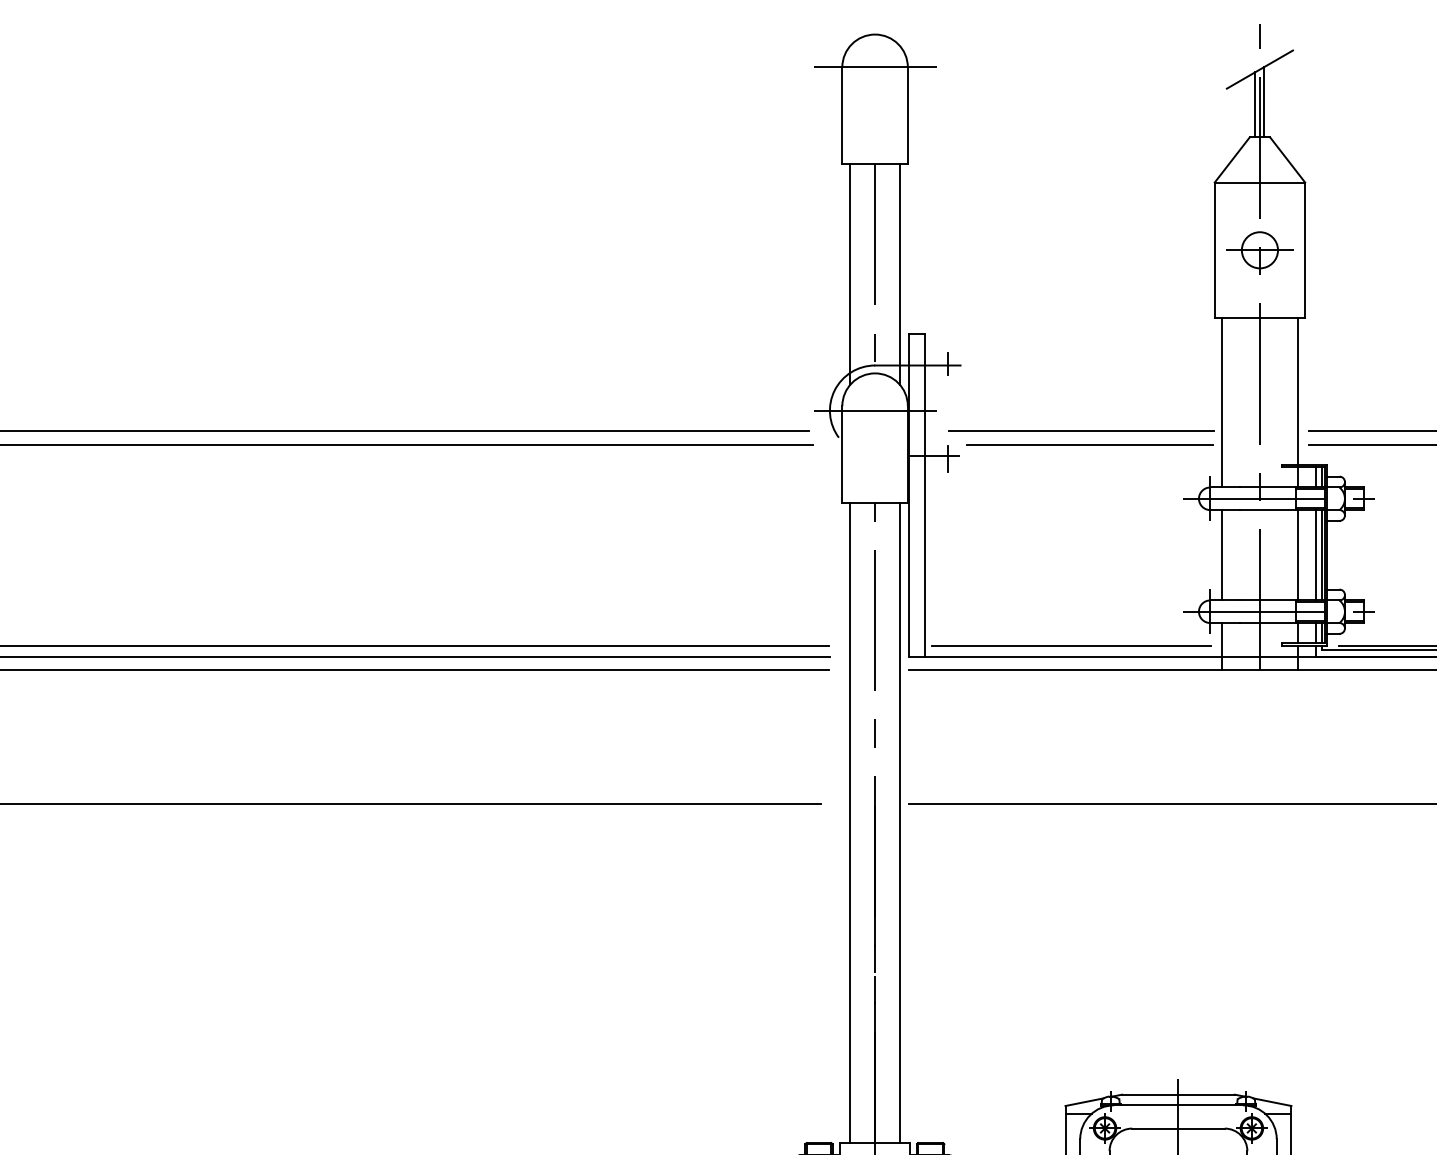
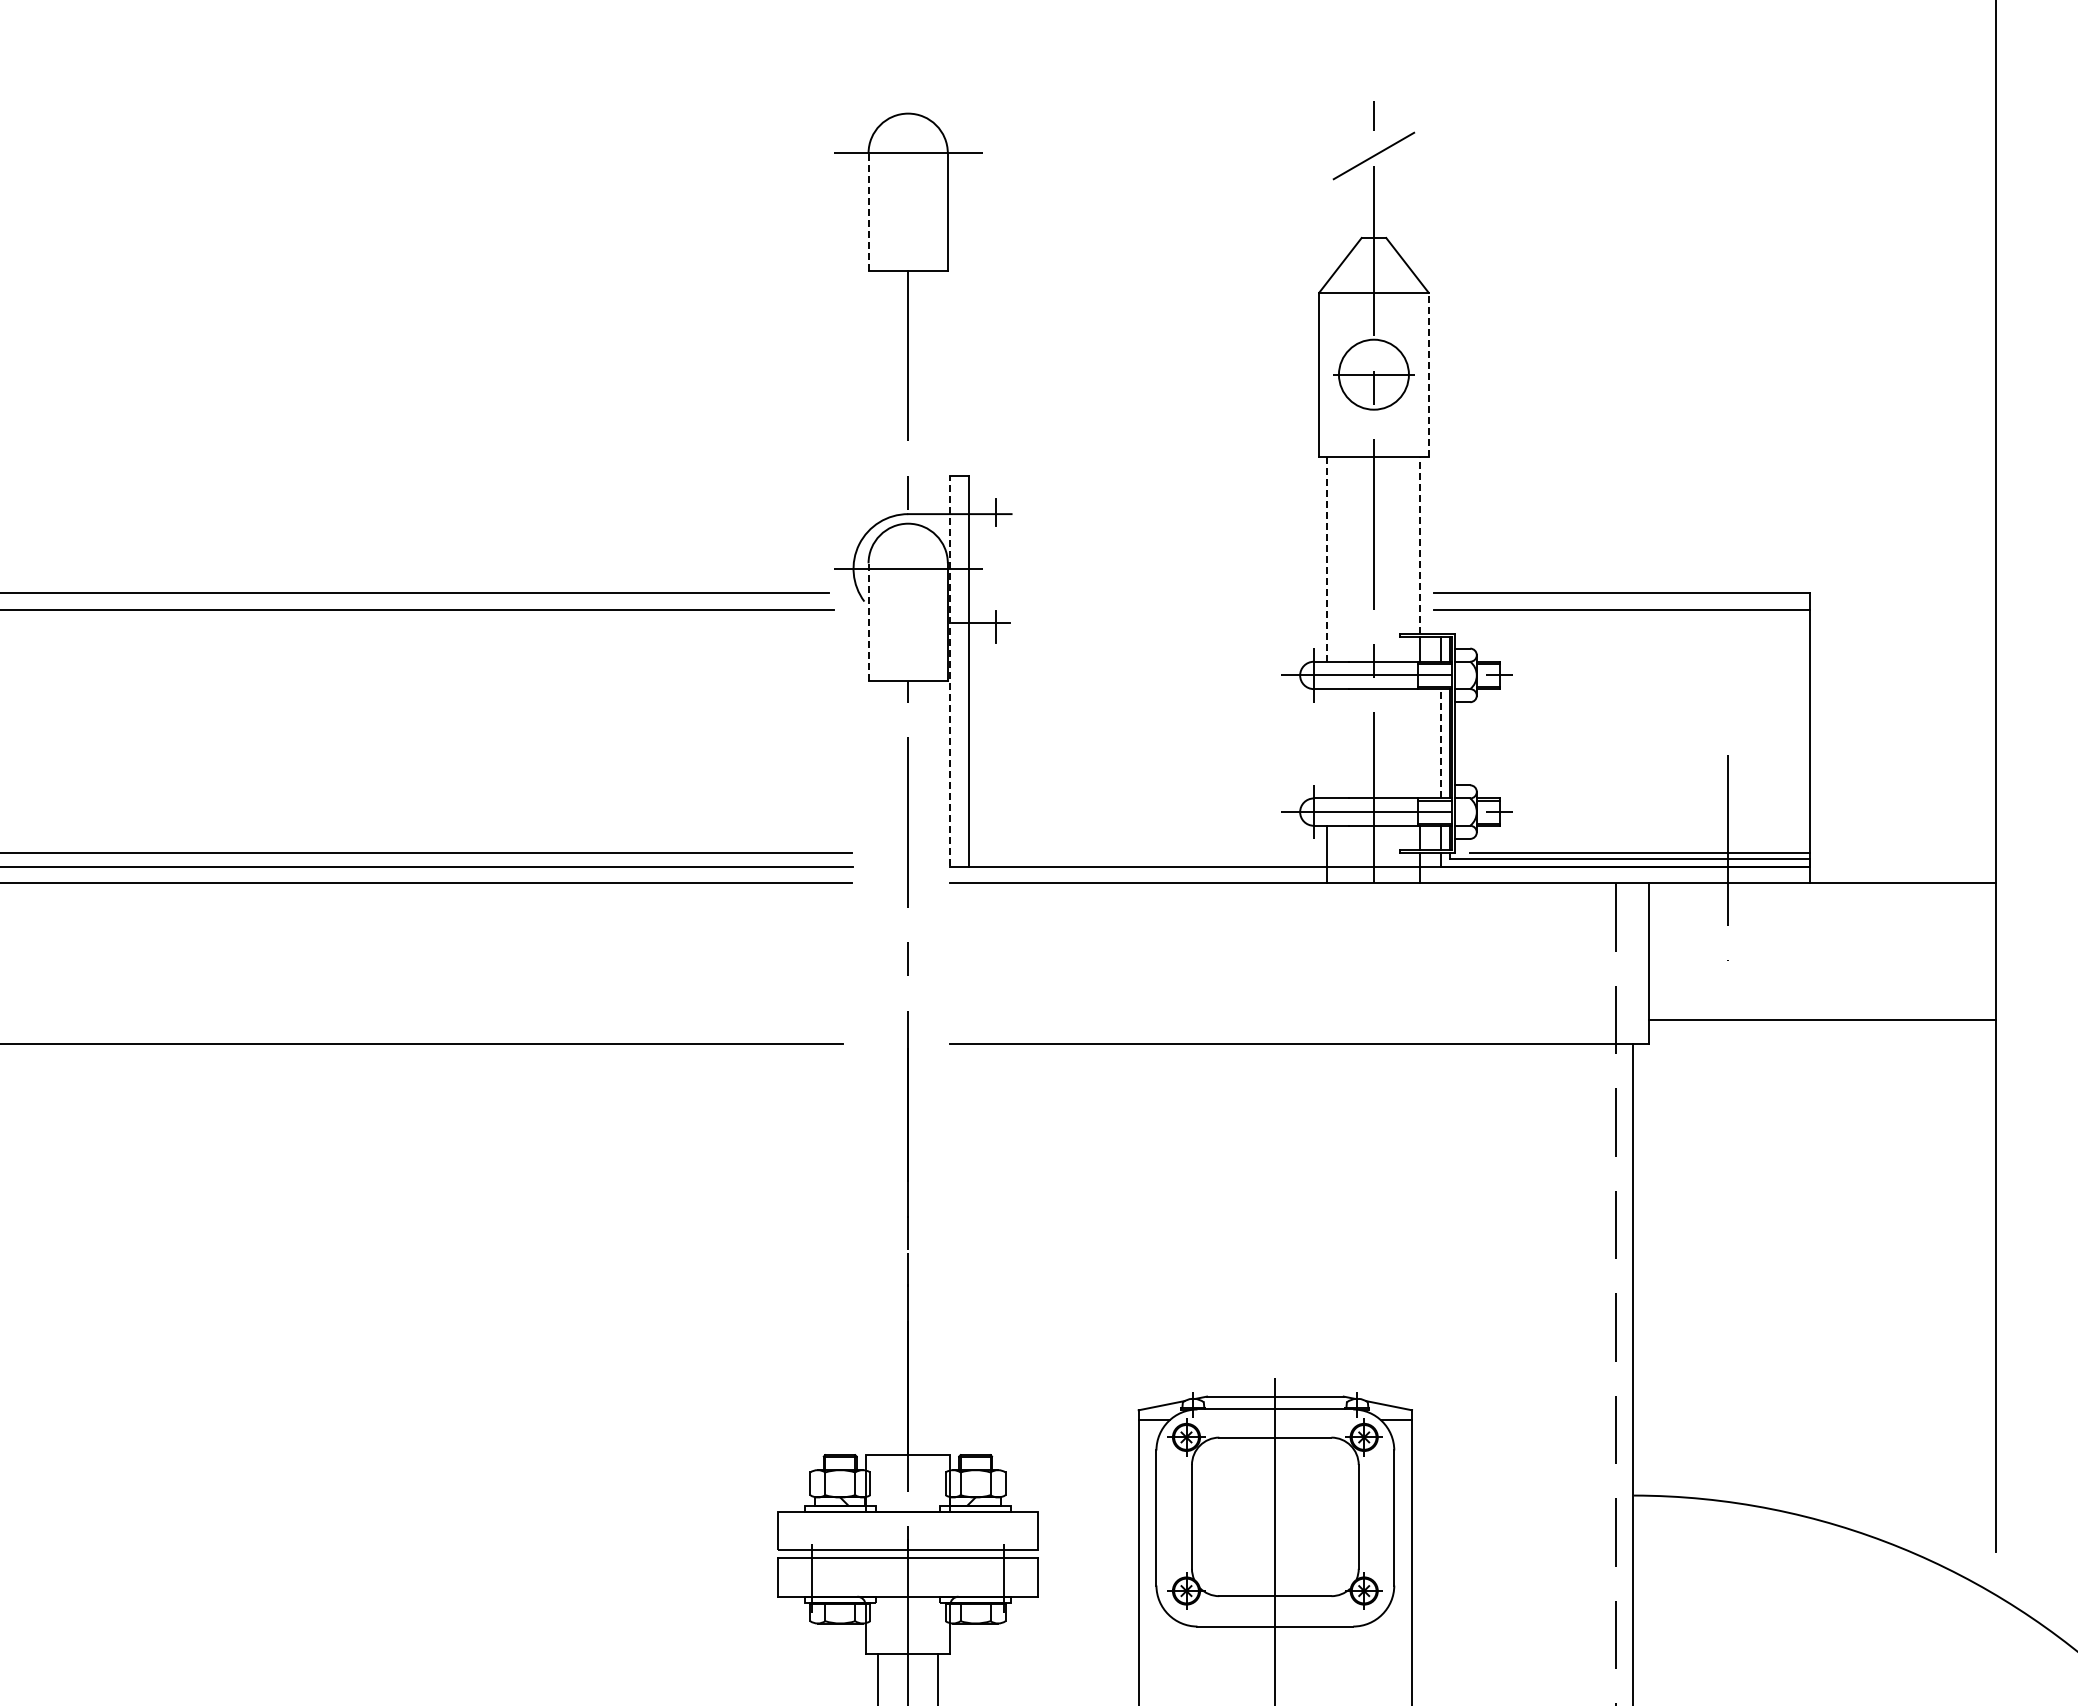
line: (1264, 102) -> (1379, 195), removed
line: (1255, 104) -> (1368, 198), removed
line: (842, 116) -> (868, 212), solid -> dashed
circle: (1259, 250) -> (1373, 374), size x1.6
line: (1305, 250) -> (1428, 374), solid -> dashed
line: (850, 274) -> (878, 403), removed
line: (900, 274) -> (938, 403), removed
line: (1298, 391) -> (1420, 545), solid -> dashed
line: (1221, 402) -> (1327, 559), solid -> dashed
line: (1081, 430) -> (1157, 592), removed
line: (1090, 444) -> (1168, 609), removed
line: (842, 455) -> (868, 622), solid -> dashed
line: (909, 494) -> (949, 670), solid -> dashed
line: (1221, 555) -> (1327, 743), removed
line: (1298, 555) -> (1420, 743), removed
line: (1315, 555) -> (1441, 743), solid -> dashed
line: (1071, 645) -> (1145, 853), removed
line: (849, 822) -> (877, 1067), removed
line: (900, 822) -> (938, 1067), removed

